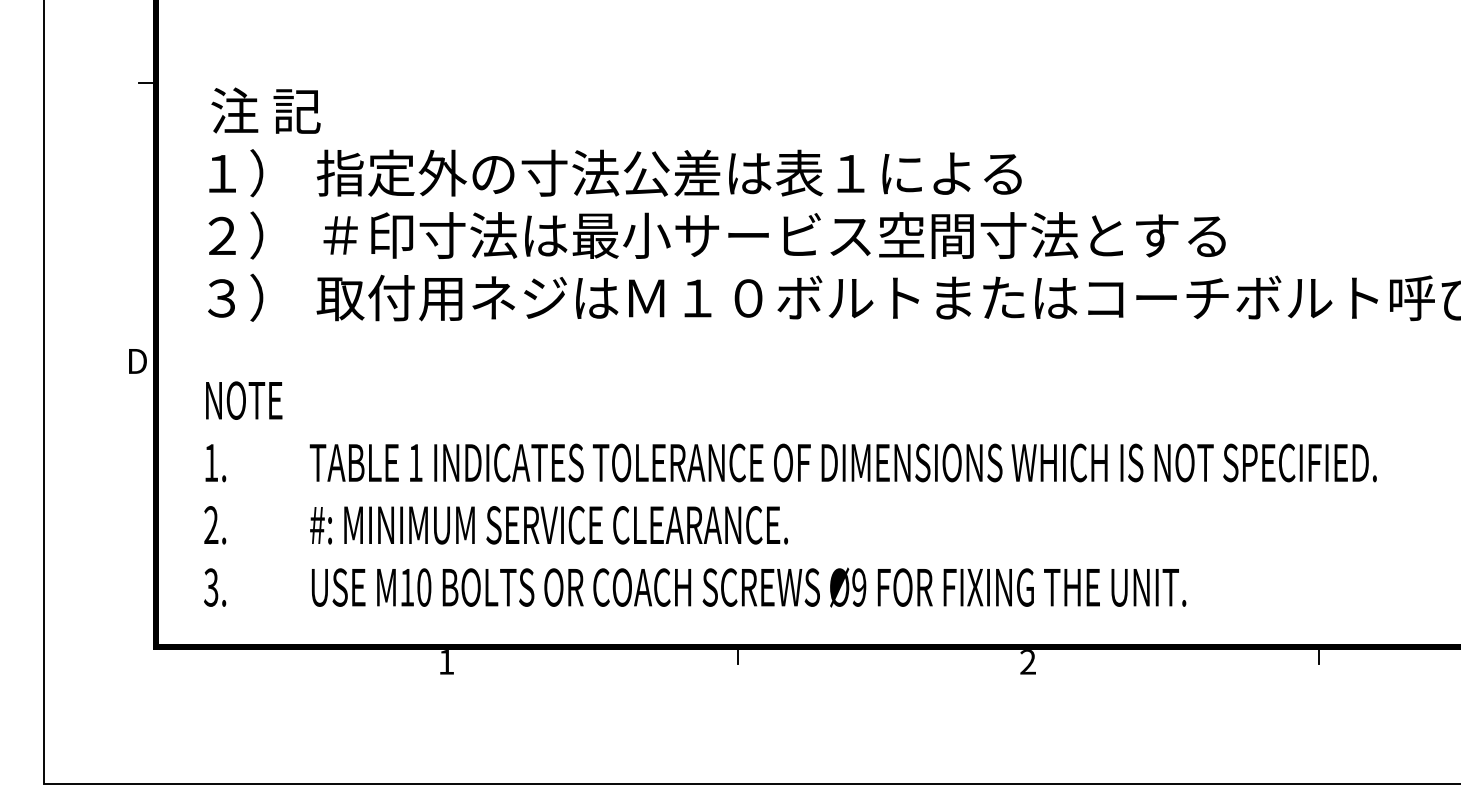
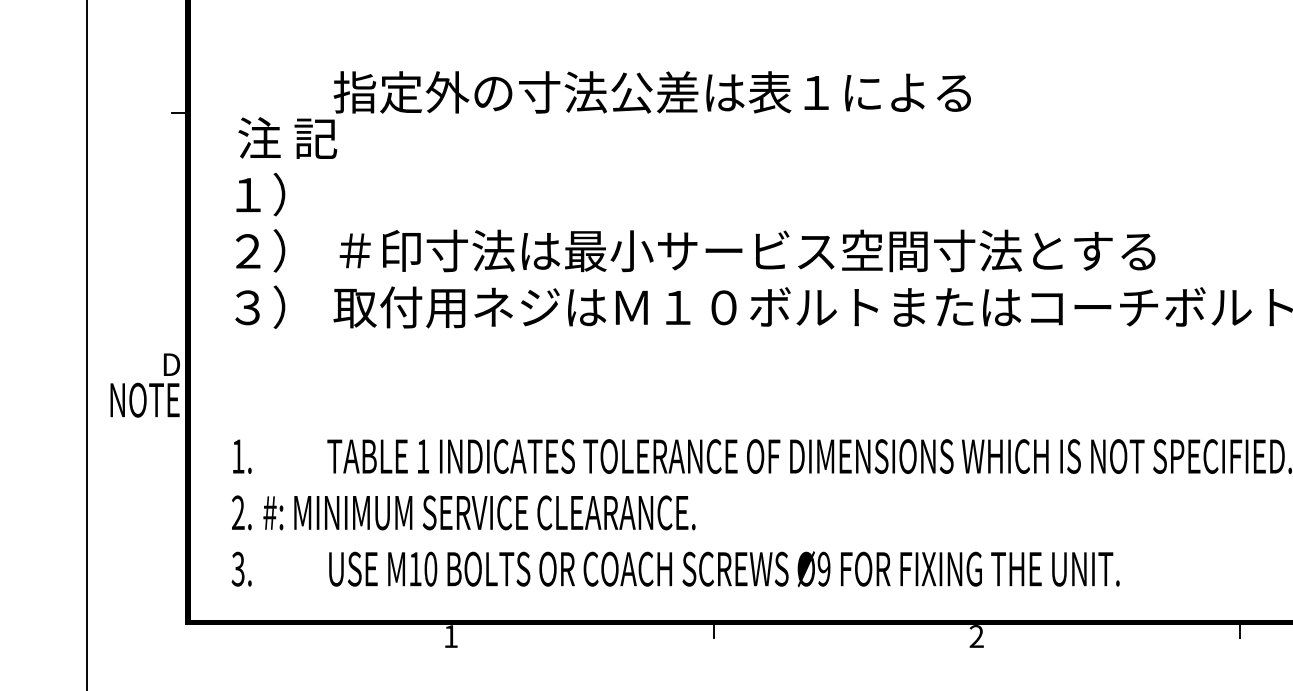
text: (669, 172) -> (652, 91), moved
text: (244, 400) -> (145, 400), moved
text: (548, 525) -> (478, 513), moved

